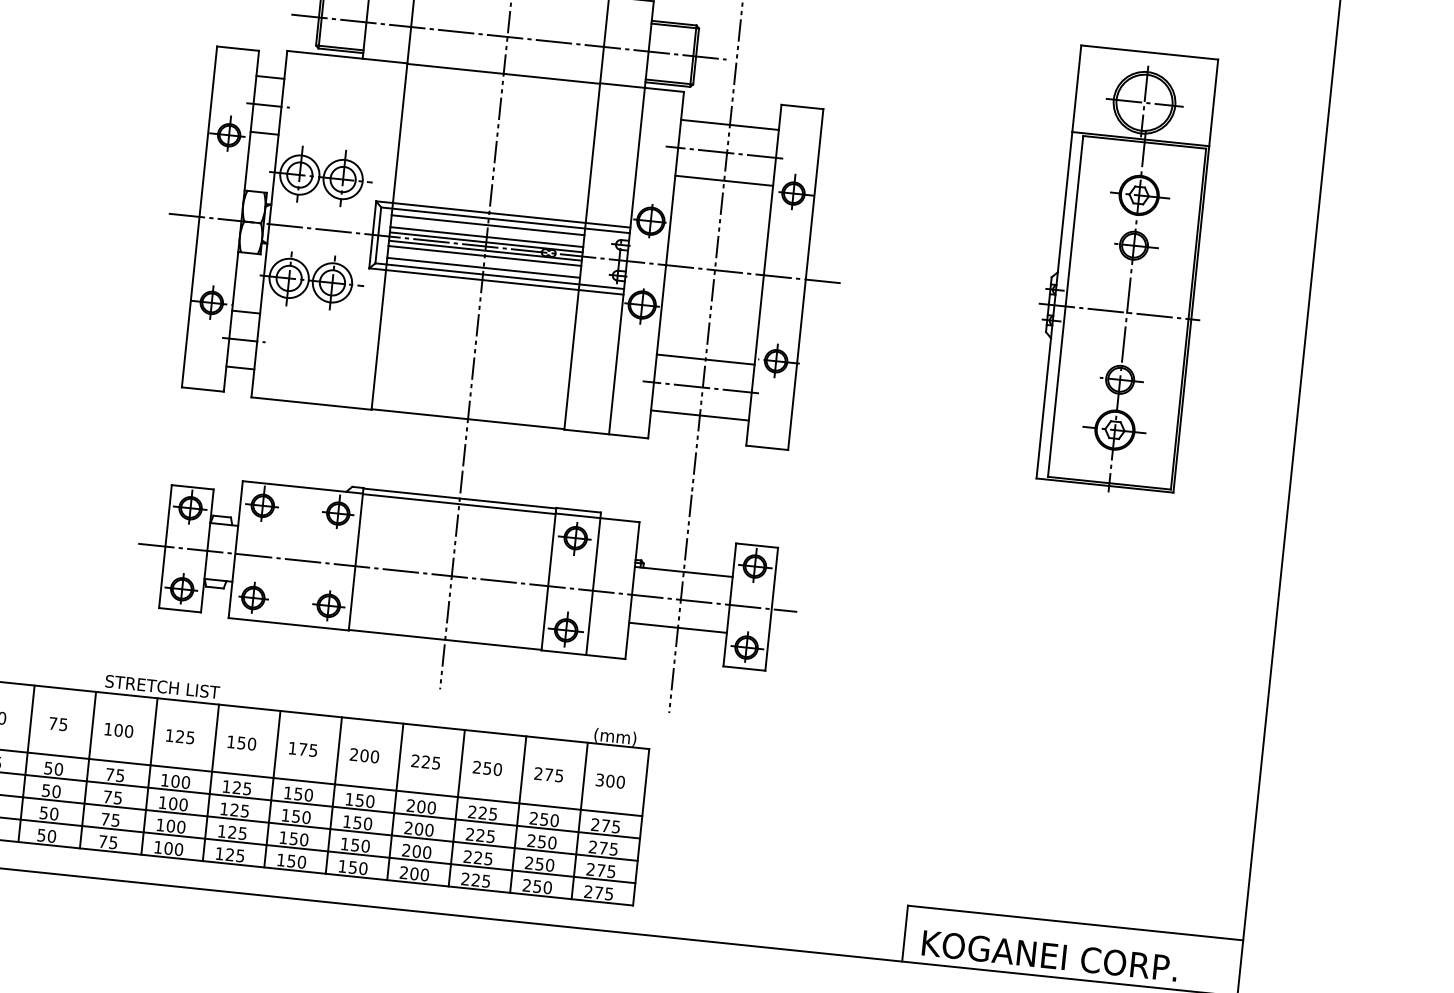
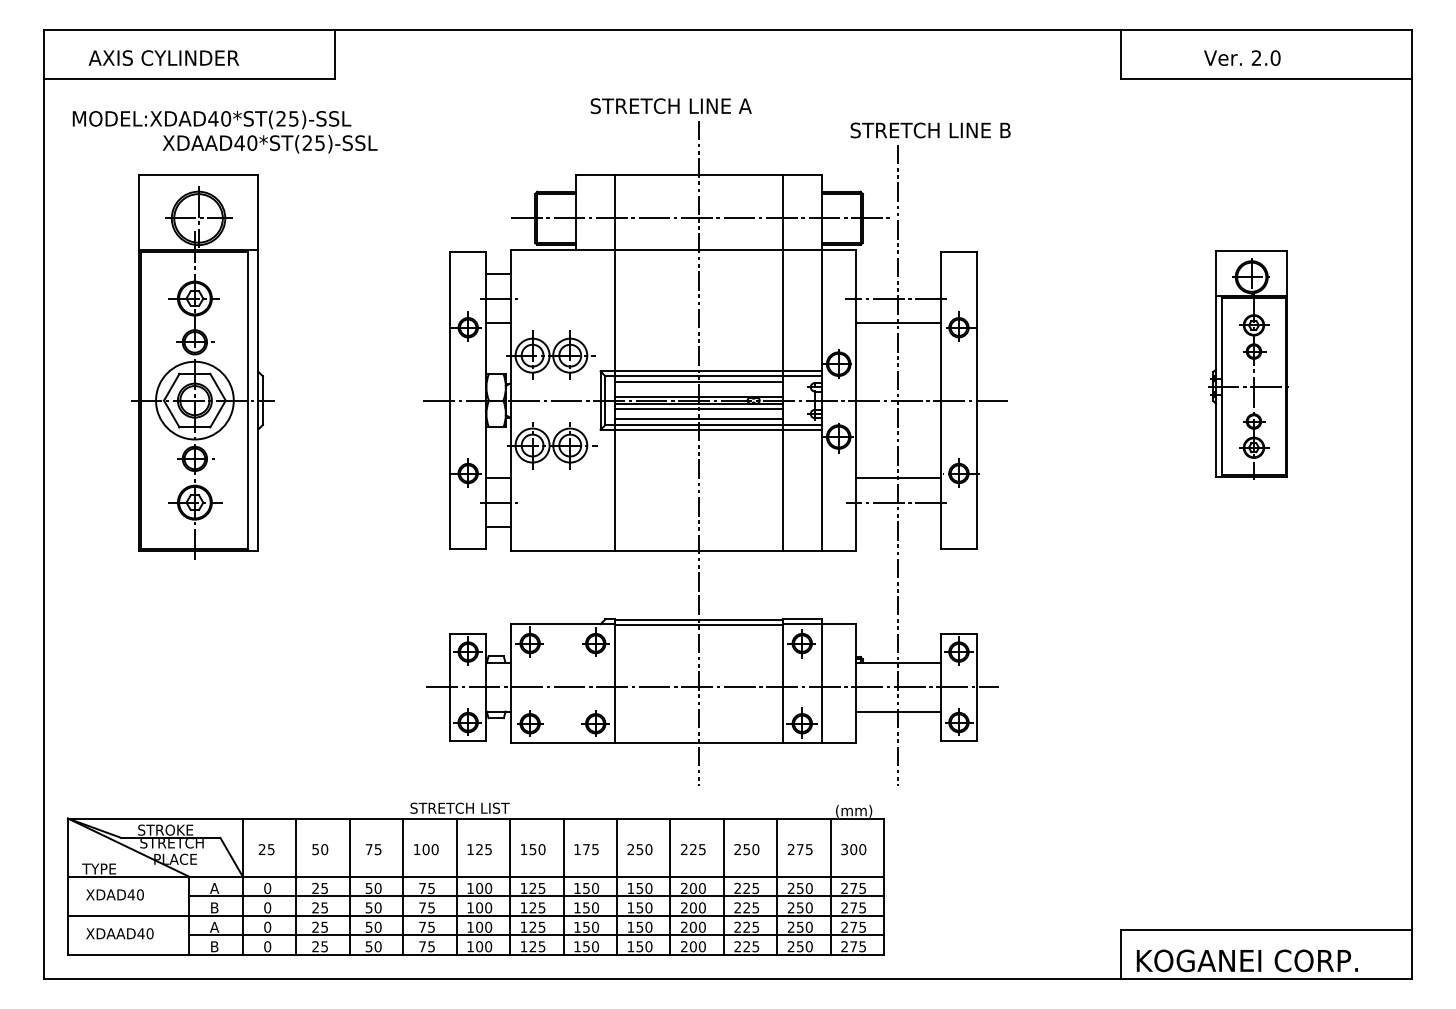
line: (729, 125) -> (897, 274), removed
line: (486, 237) -> (698, 392), removed
part: (1123, 271) -> (1249, 365), size x0.6
line: (699, 414) -> (897, 526), removed
text: (364, 755) -> (639, 849), 200 -> 250

